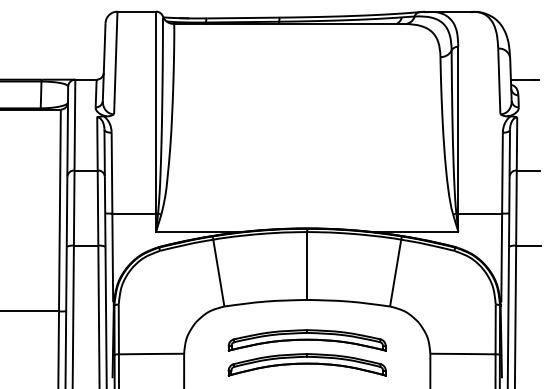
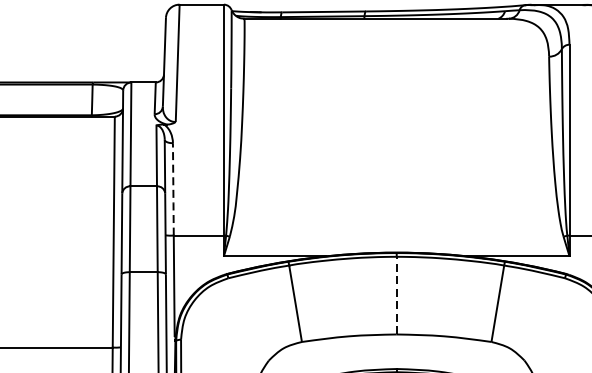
line: (112, 173) -> (173, 189), solid -> dashed
line: (307, 266) -> (397, 296), solid -> dashed

